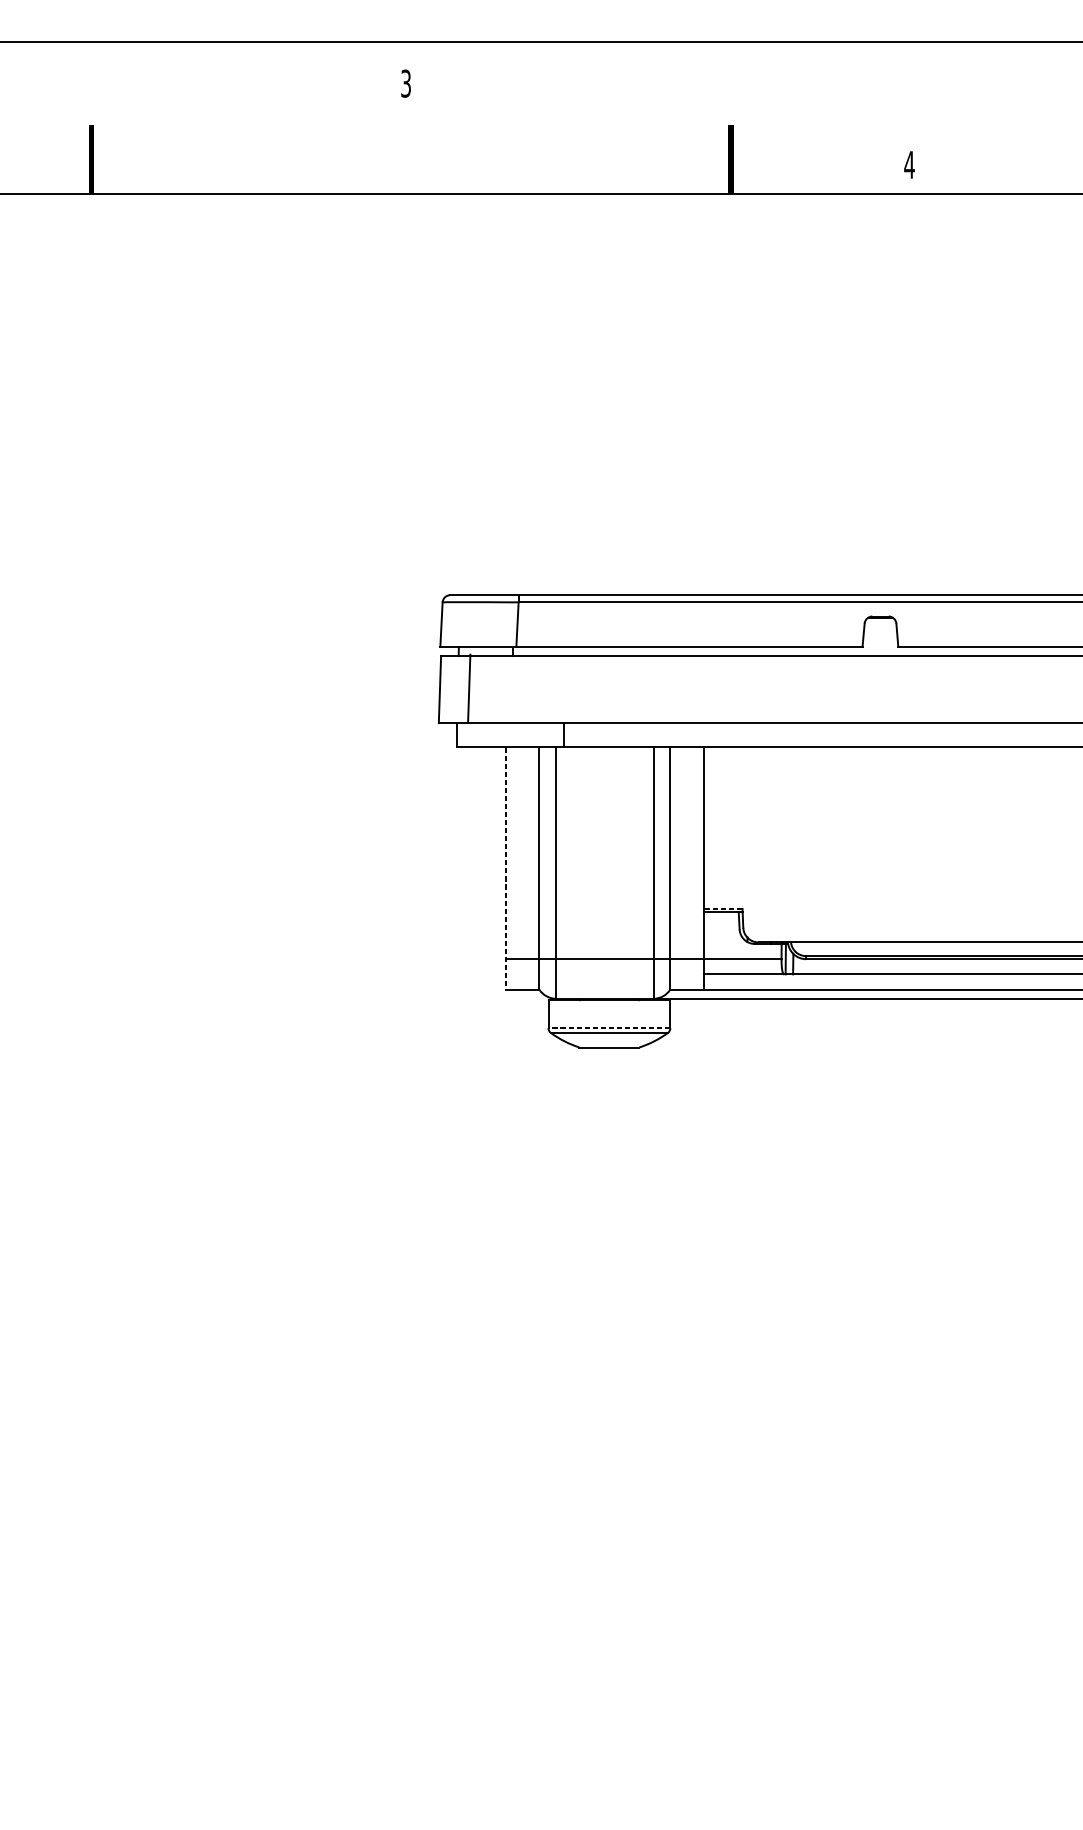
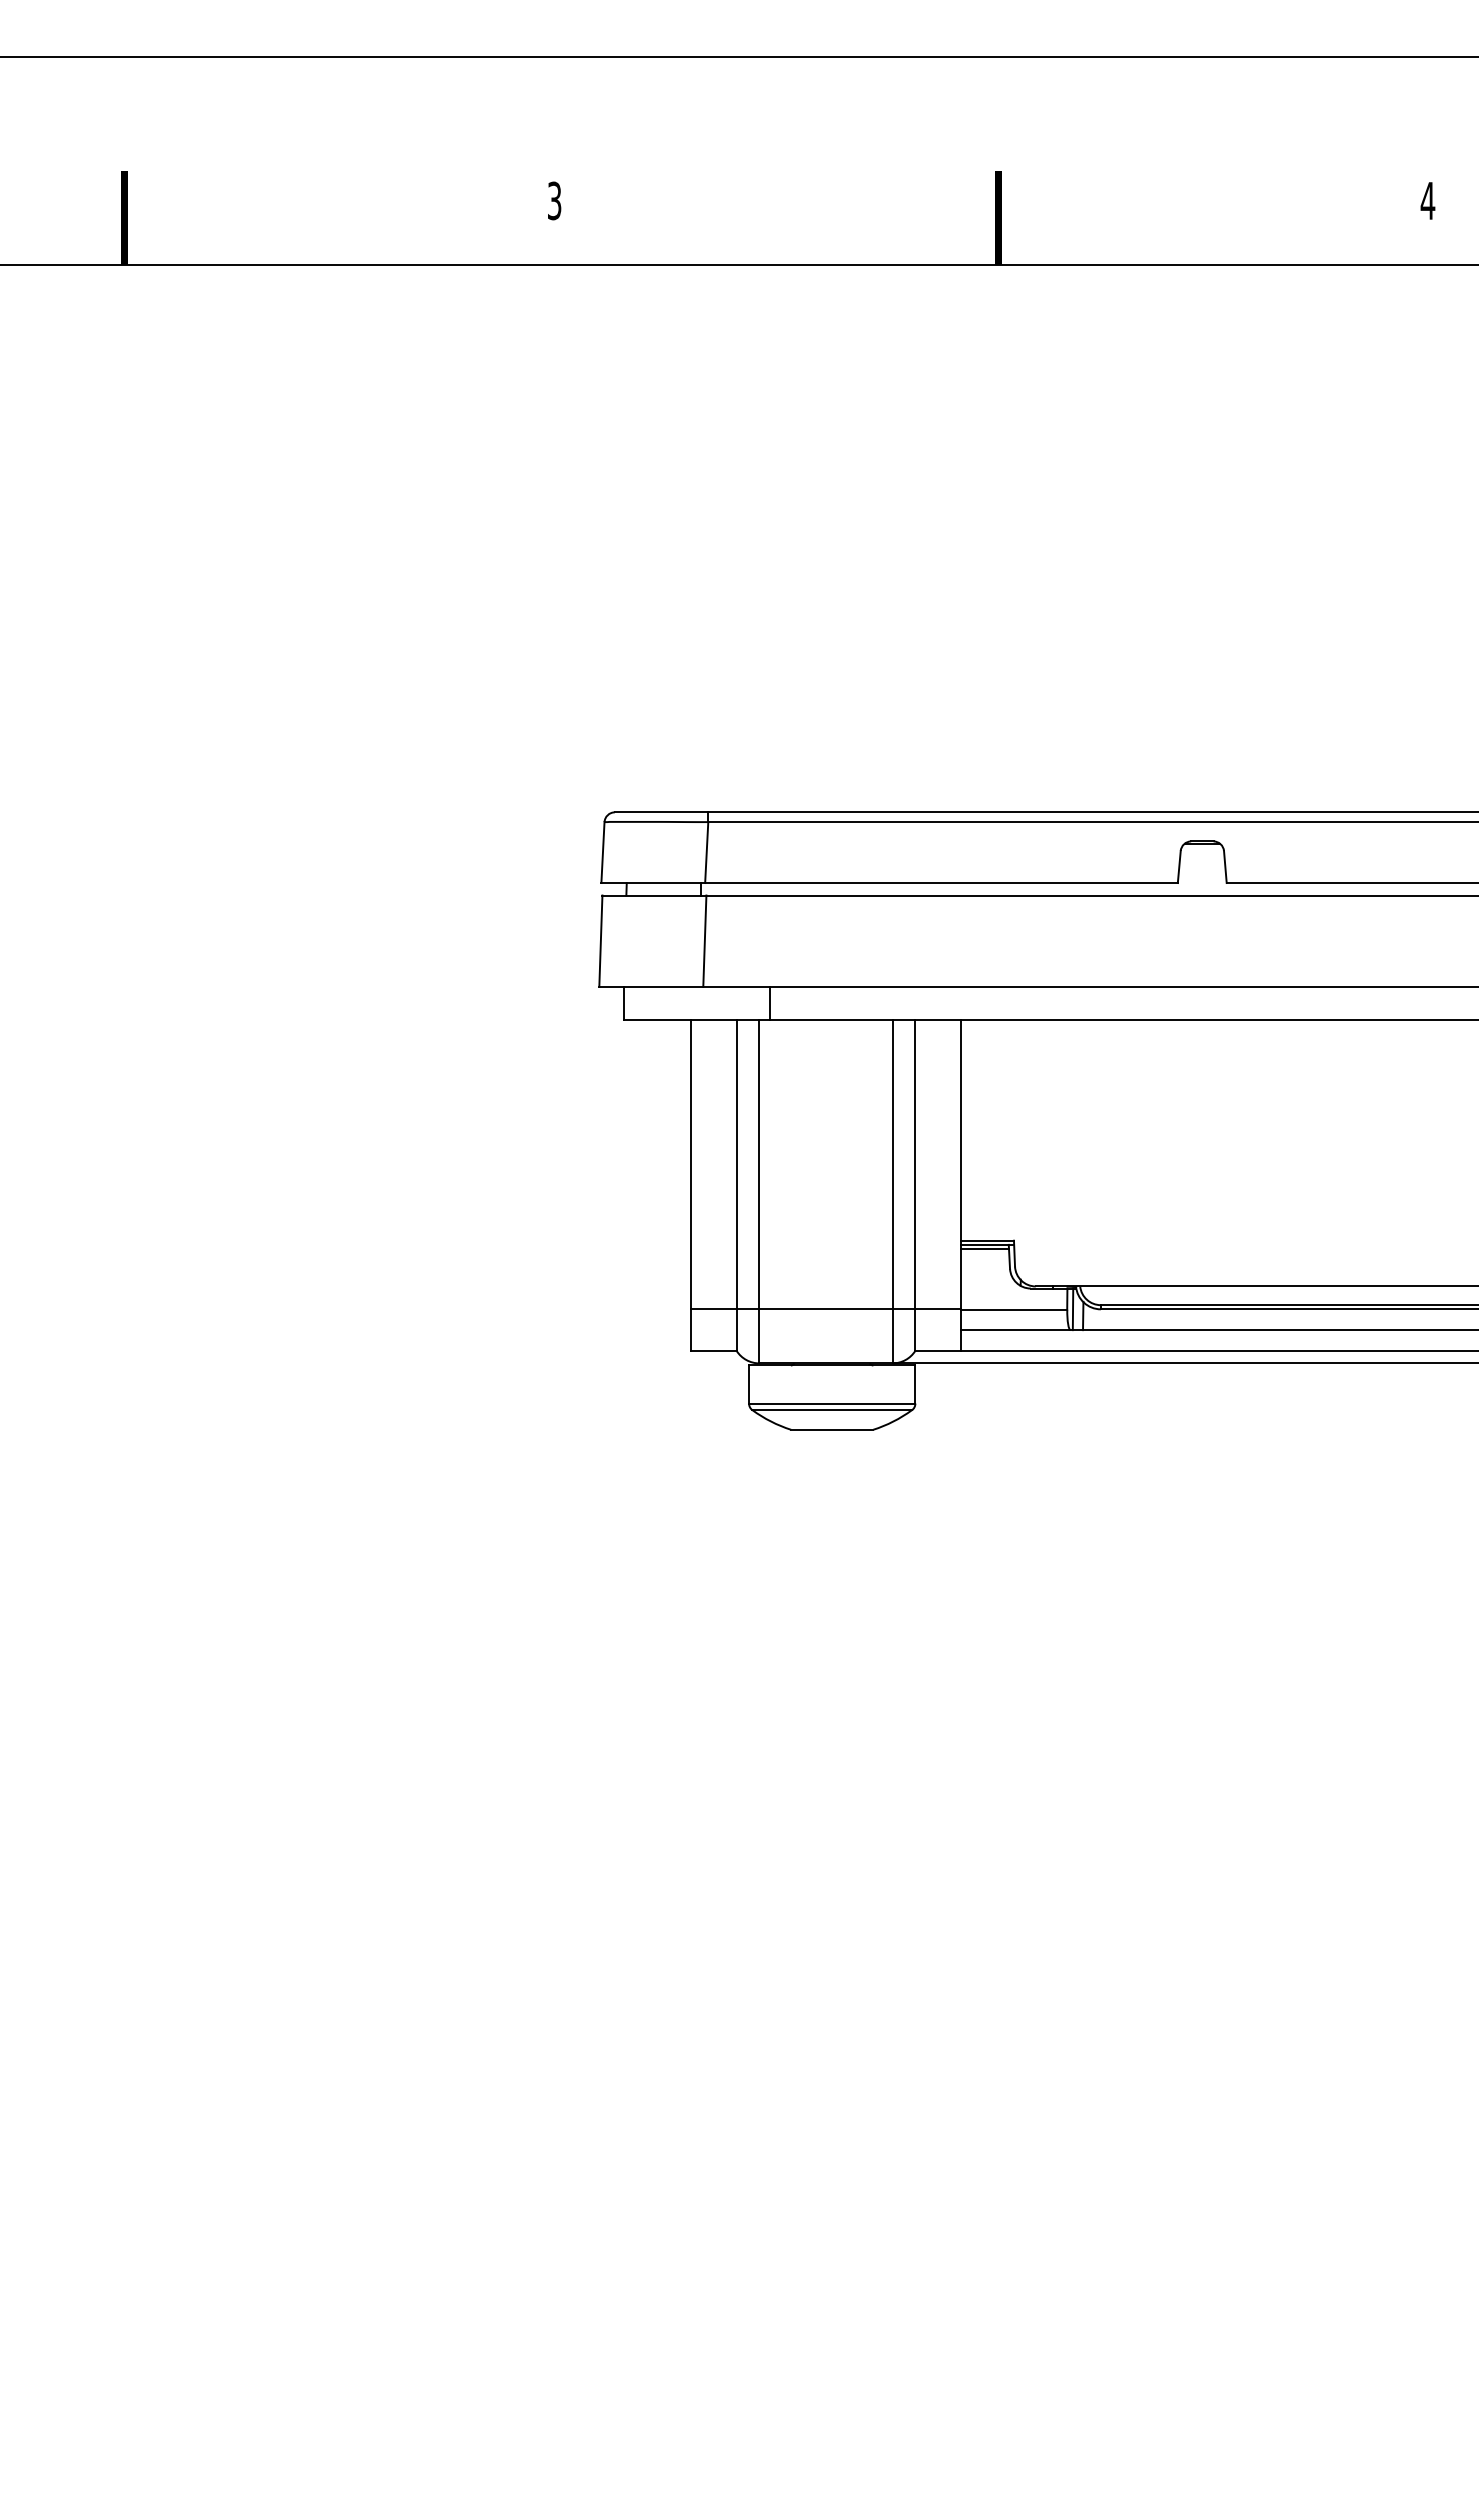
text: (406, 83) -> (554, 200), moved
text: (909, 164) -> (1427, 200), moved
line: (468, 688) -> (704, 941), moved
line: (505, 869) -> (690, 1186), dashed -> solid
line: (723, 908) -> (987, 1240), dashed -> solid
line: (720, 915) -> (984, 1249), added
line: (608, 1028) -> (831, 1403), dashed -> solid

